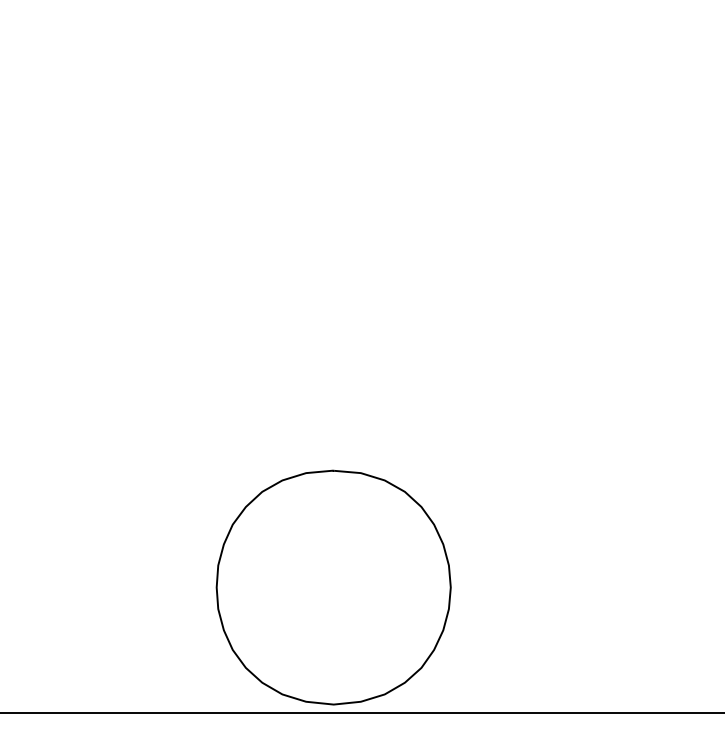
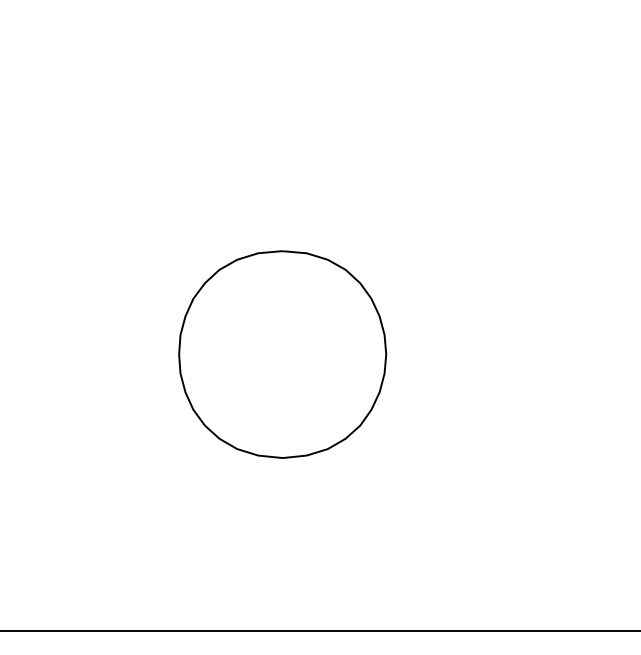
part: (333, 587) -> (282, 354), moved

